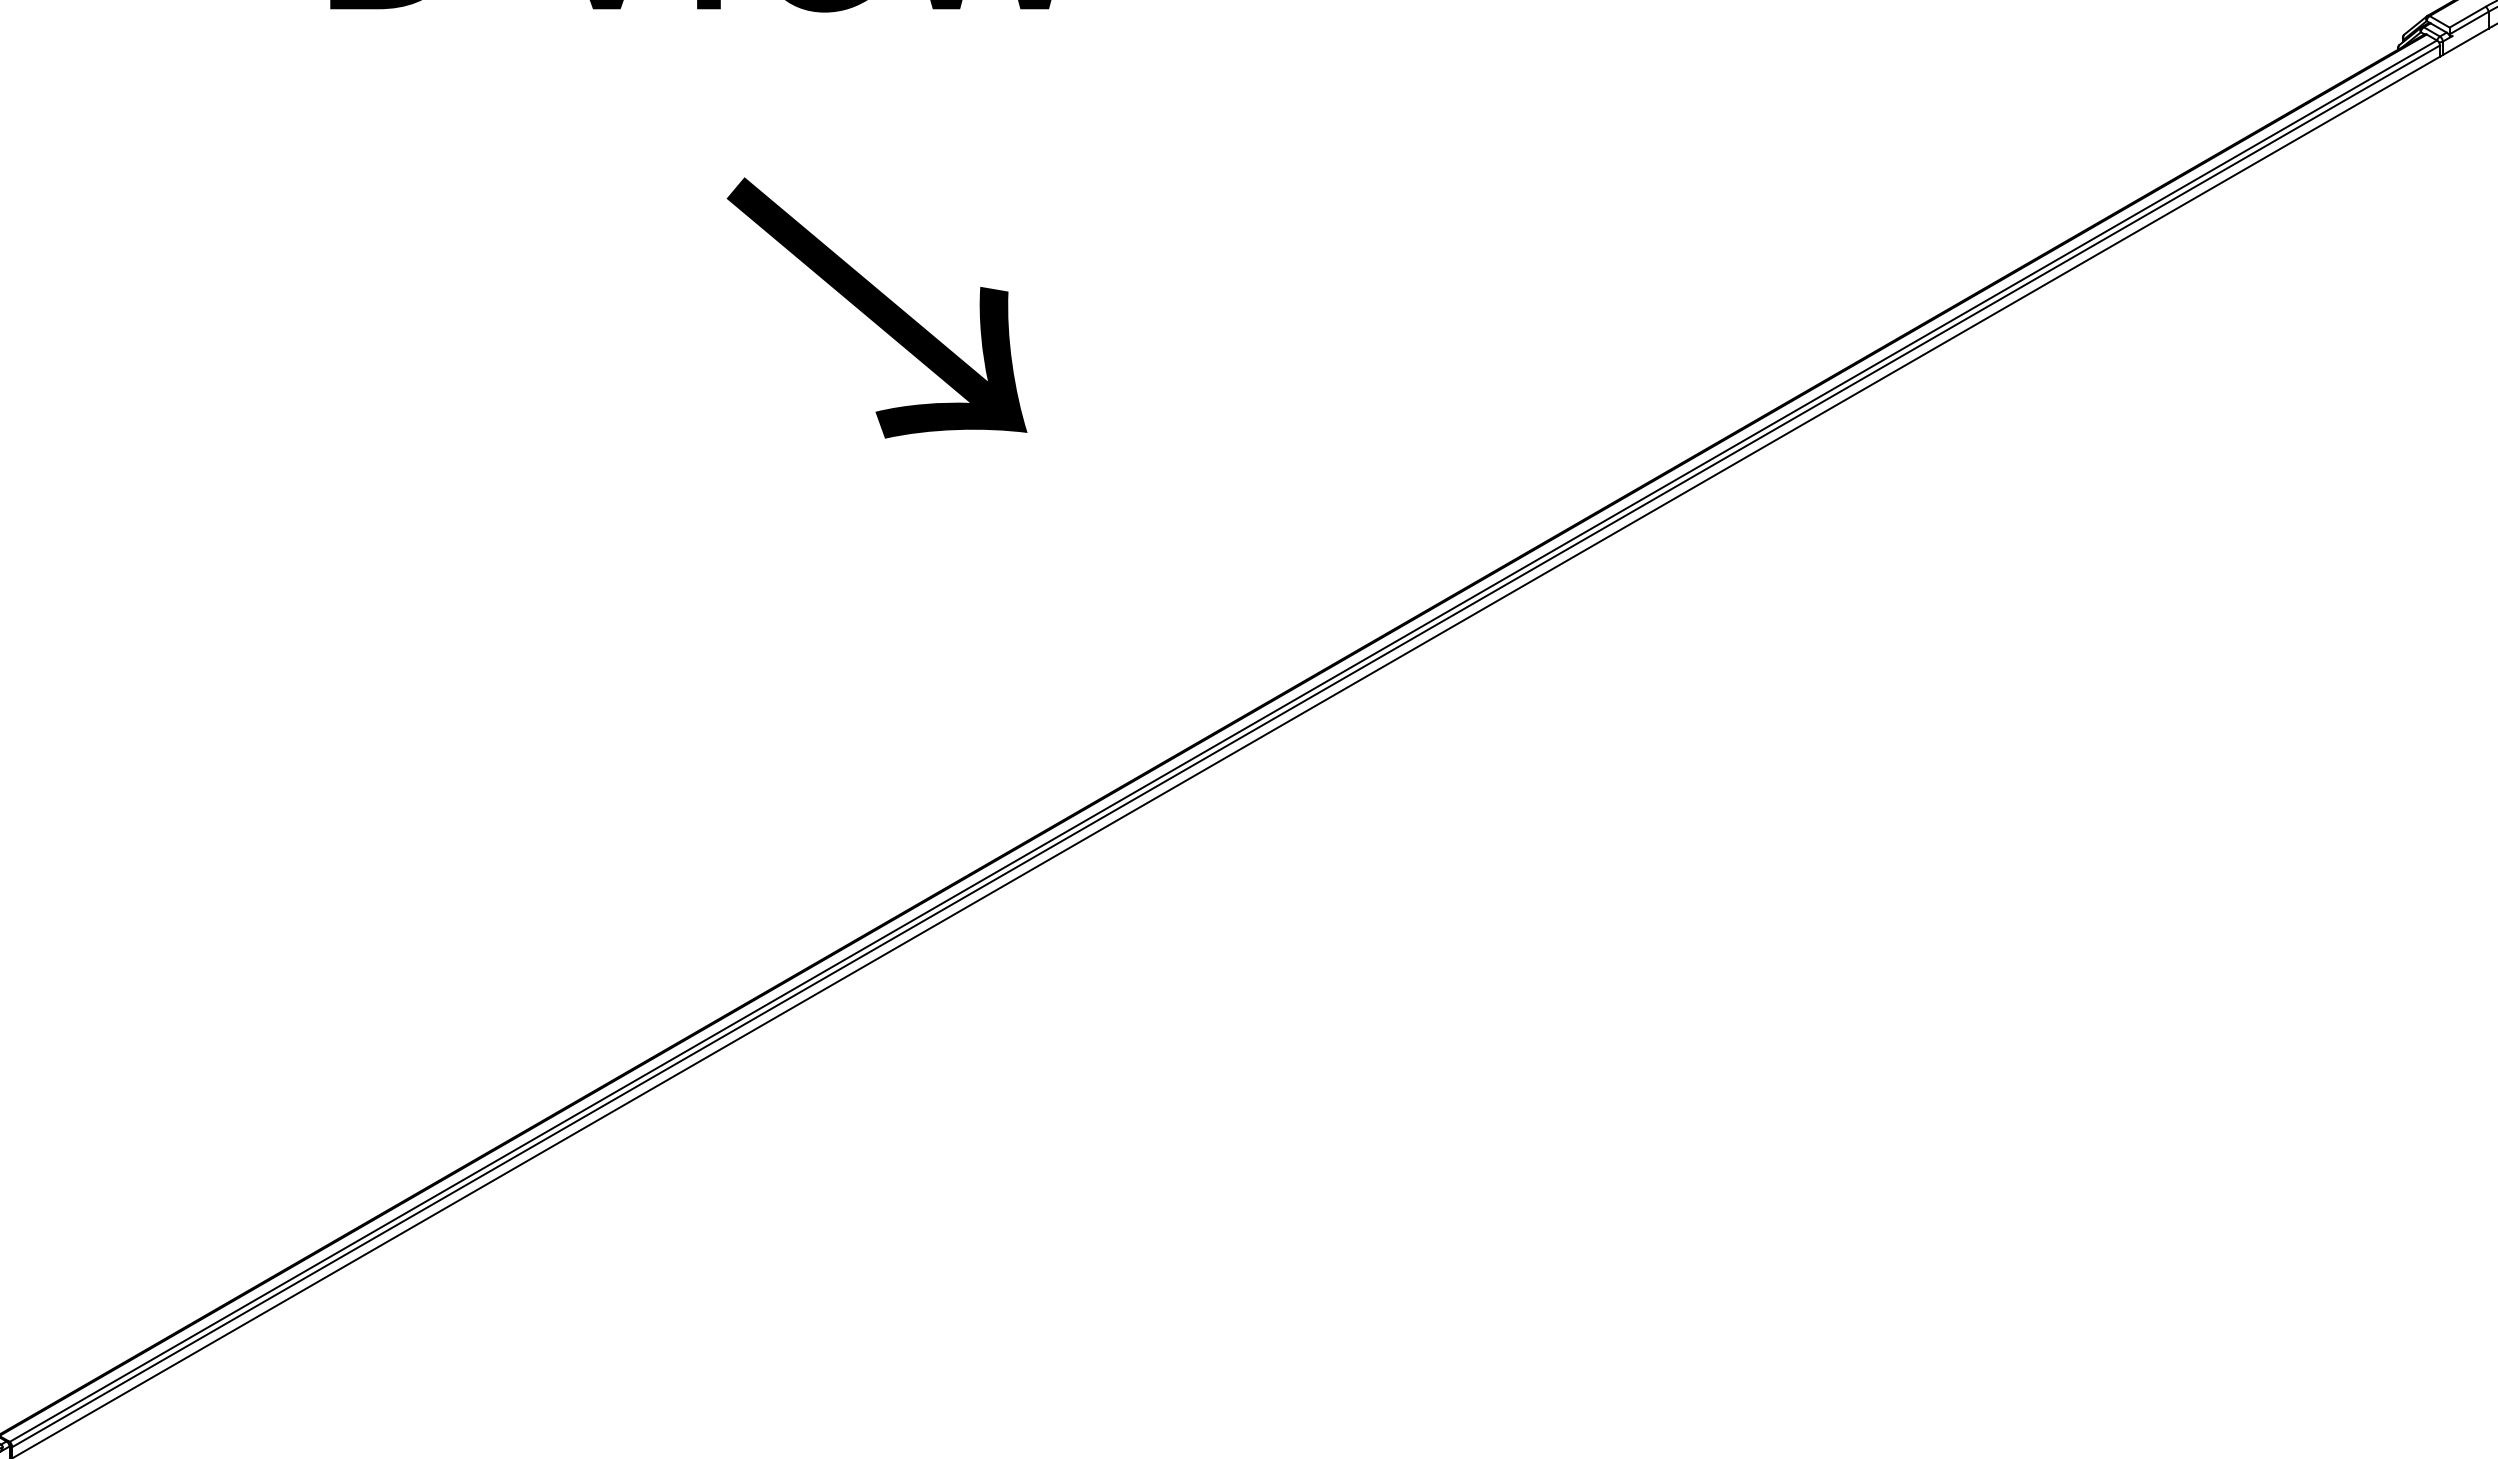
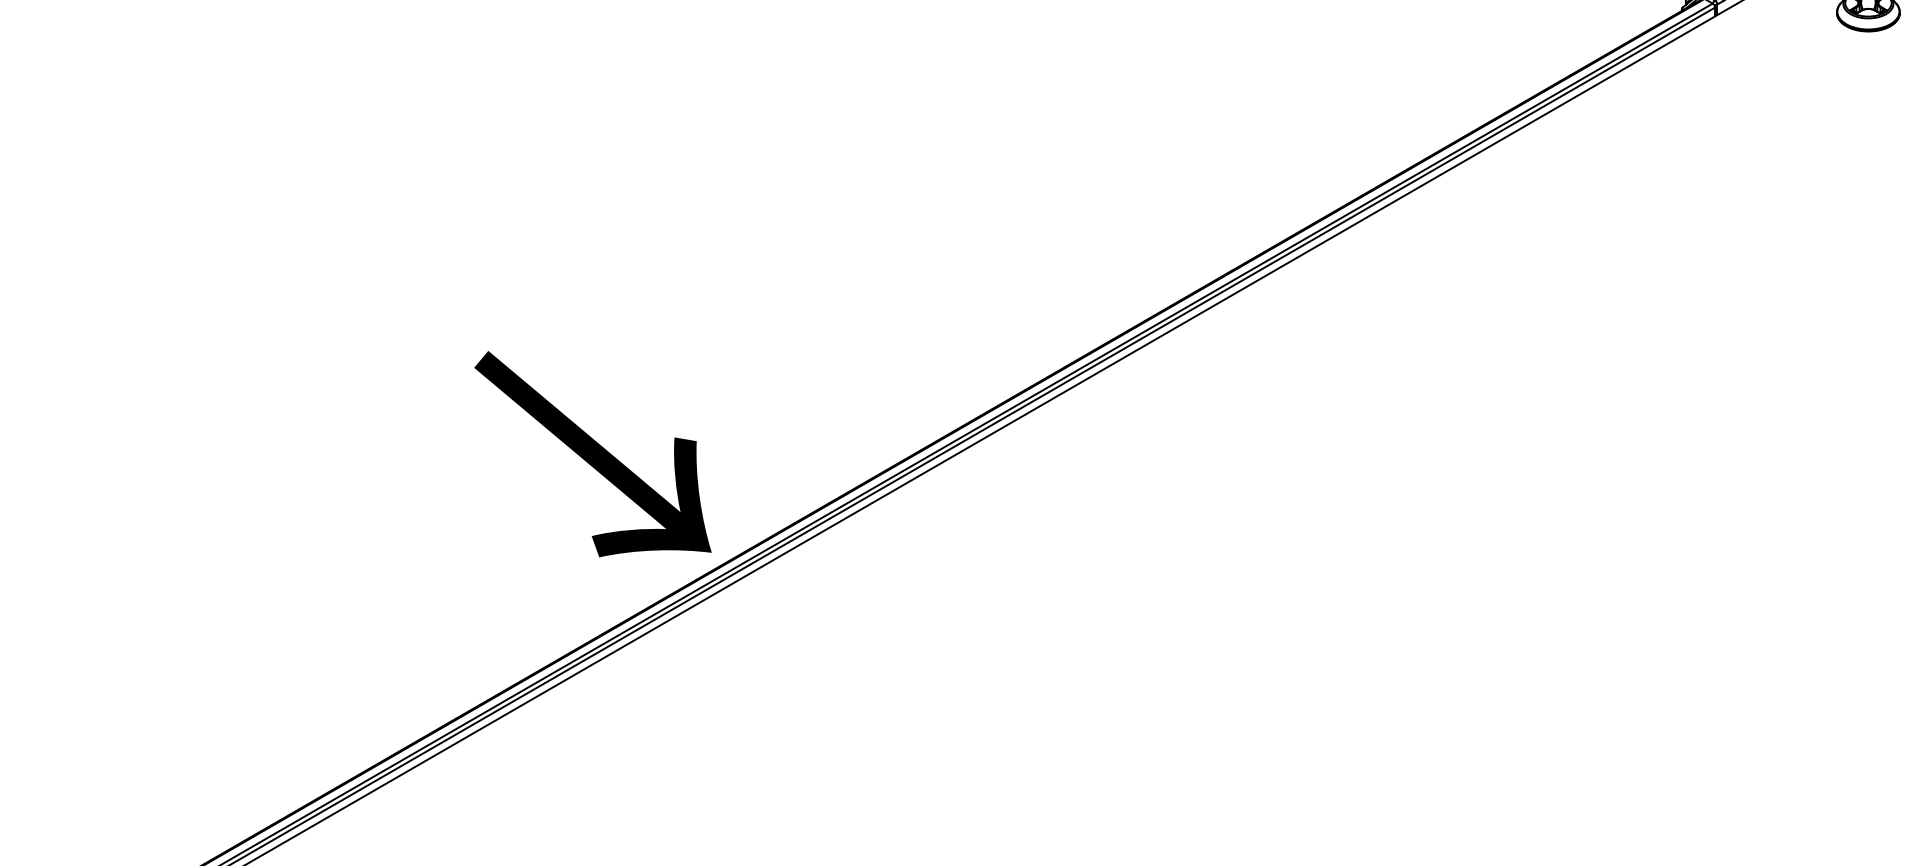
text: (876, 307) -> (592, 453), moved

